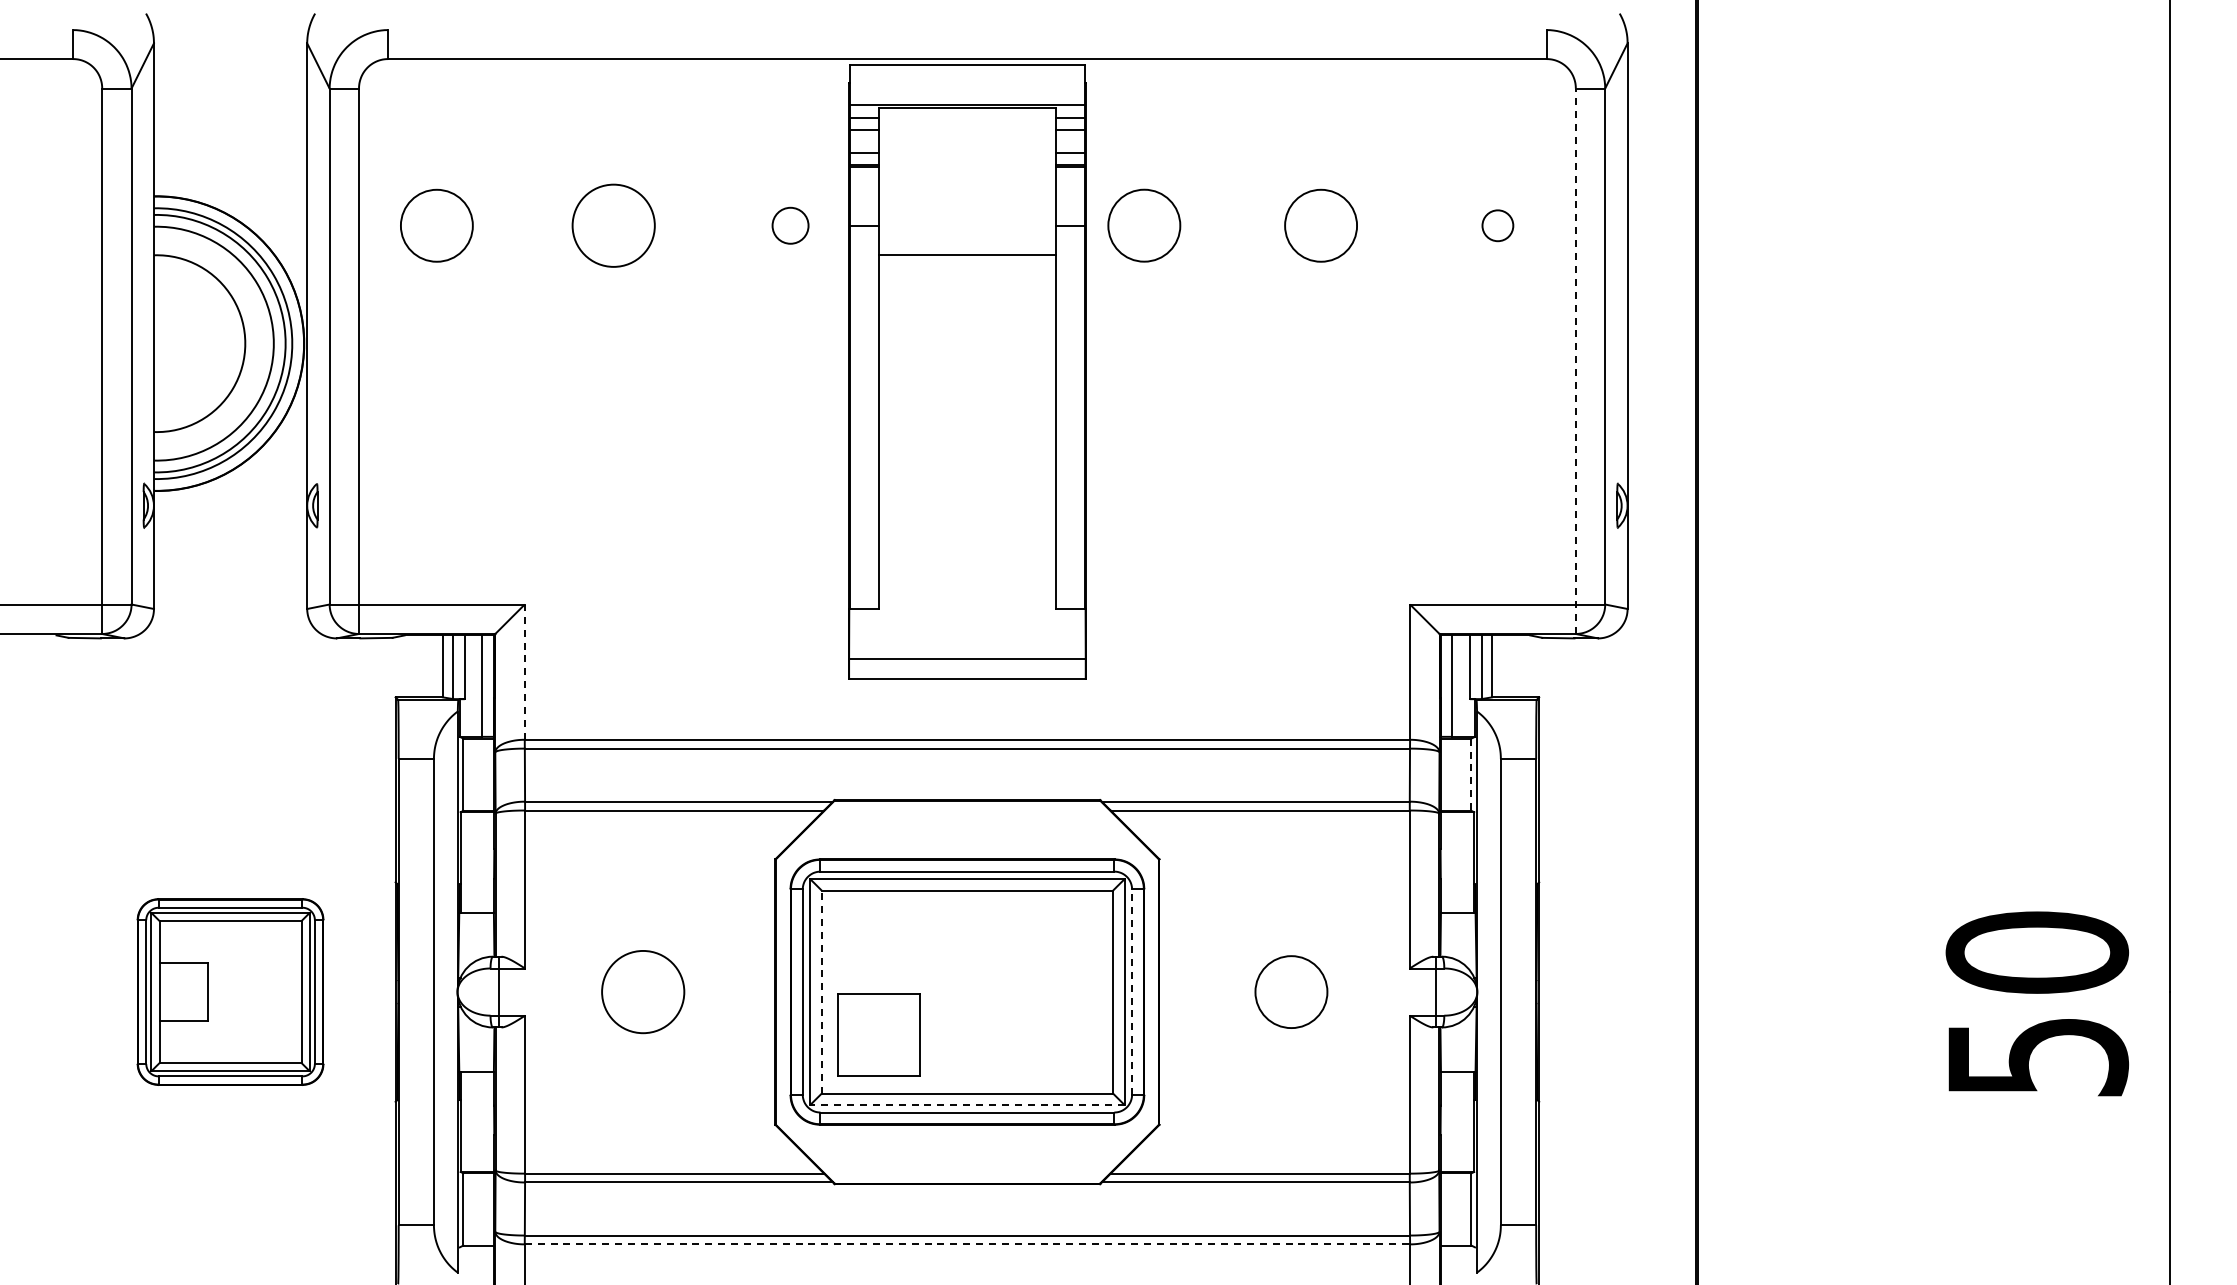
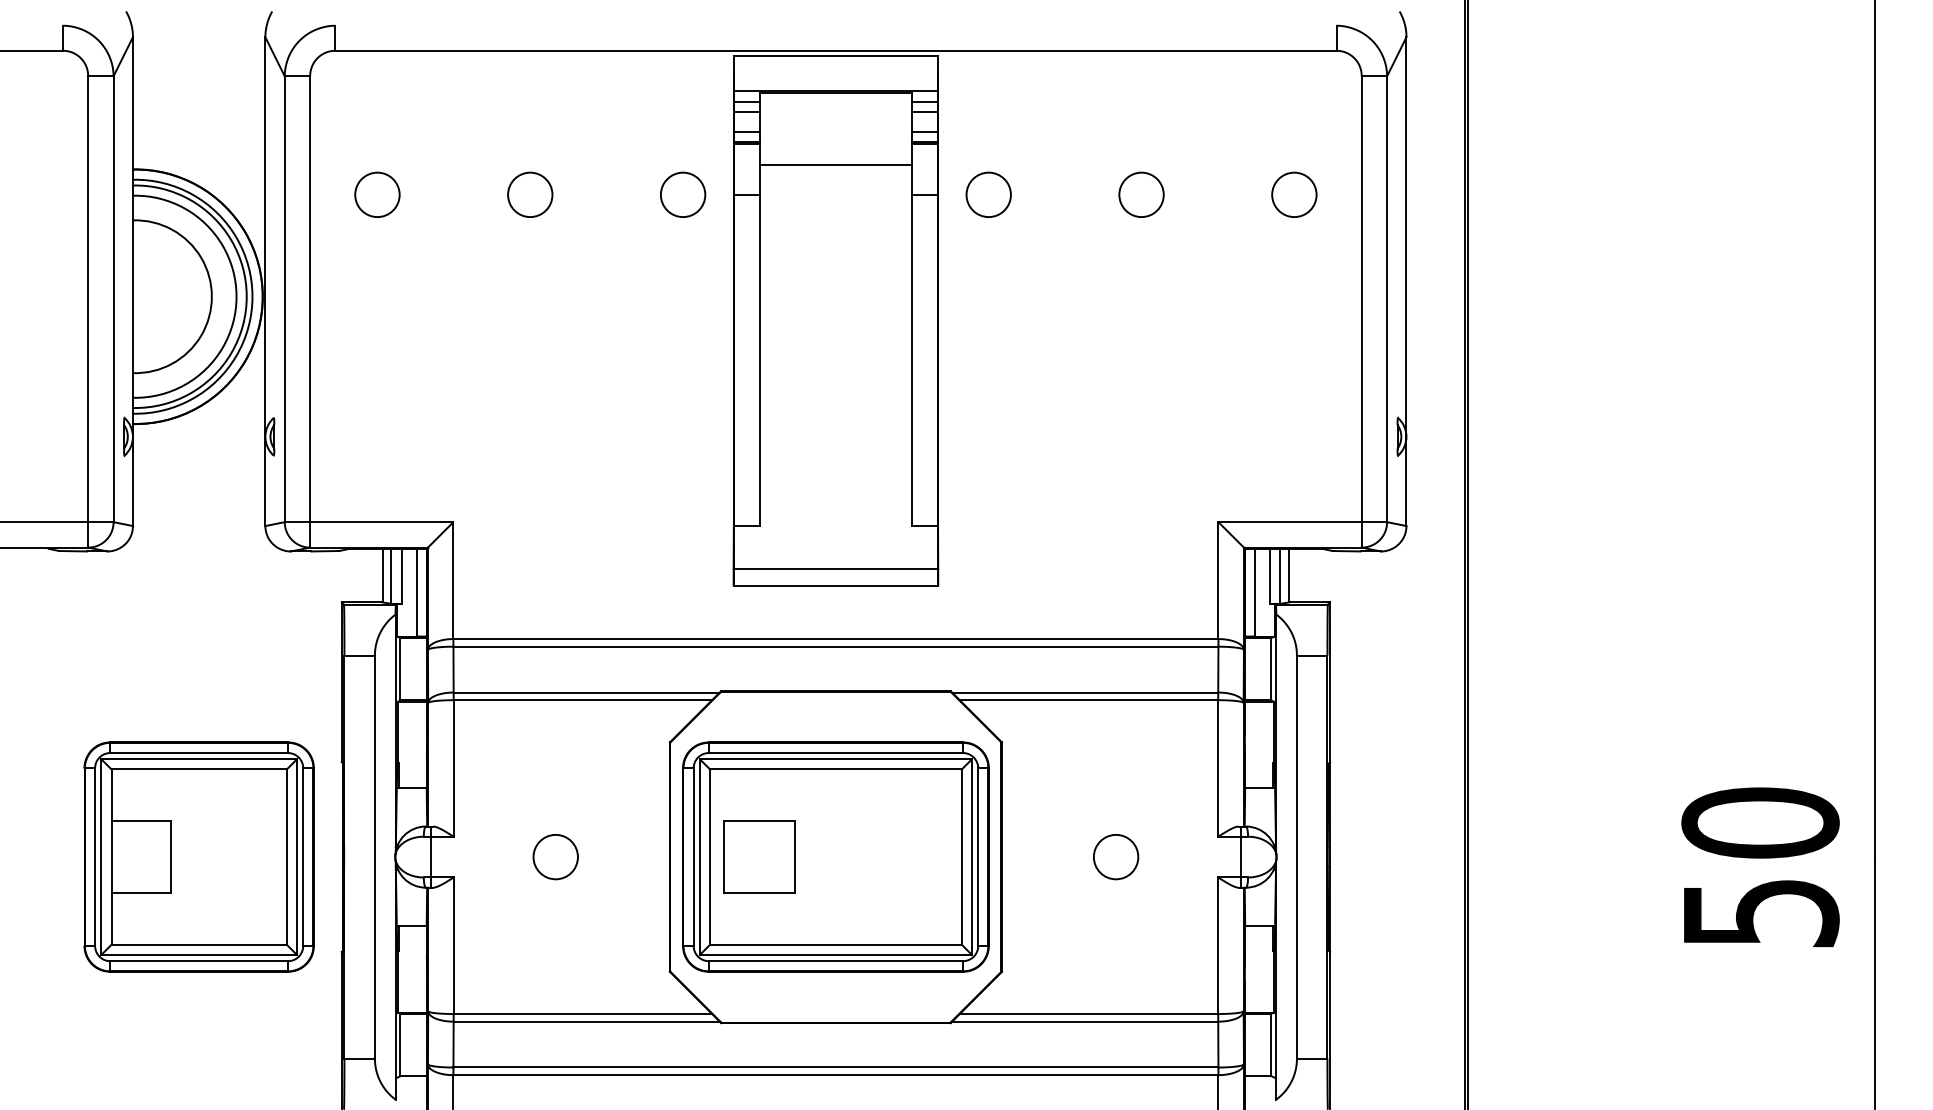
circle: (436, 225) -> (377, 194), size x0.71
circle: (613, 225) -> (530, 194), size x0.62
circle: (790, 225) -> (683, 194), size x1.43
circle: (1143, 225) -> (988, 194), size x0.71
circle: (1320, 225) -> (1141, 194), size x0.71
circle: (1497, 225) -> (1294, 194), size x1.67
line: (966, 255) -> (835, 165), moved
line: (1575, 361) -> (1361, 312), dashed -> solid
line: (524, 672) -> (453, 580), dashed -> solid
line: (1471, 775) -> (1271, 669), dashed -> solid
part: (230, 991) -> (199, 856), size x1.43
circle: (642, 991) -> (555, 856), size x0.62
line: (821, 991) -> (709, 856), dashed -> solid
circle: (1291, 991) -> (1116, 856), size x0.71
line: (1132, 992) -> (978, 857), dashed -> solid
part: (878, 1034) -> (759, 856), moved
line: (966, 1105) -> (835, 955), dashed -> solid
line: (967, 1244) -> (836, 1075), dashed -> solid

